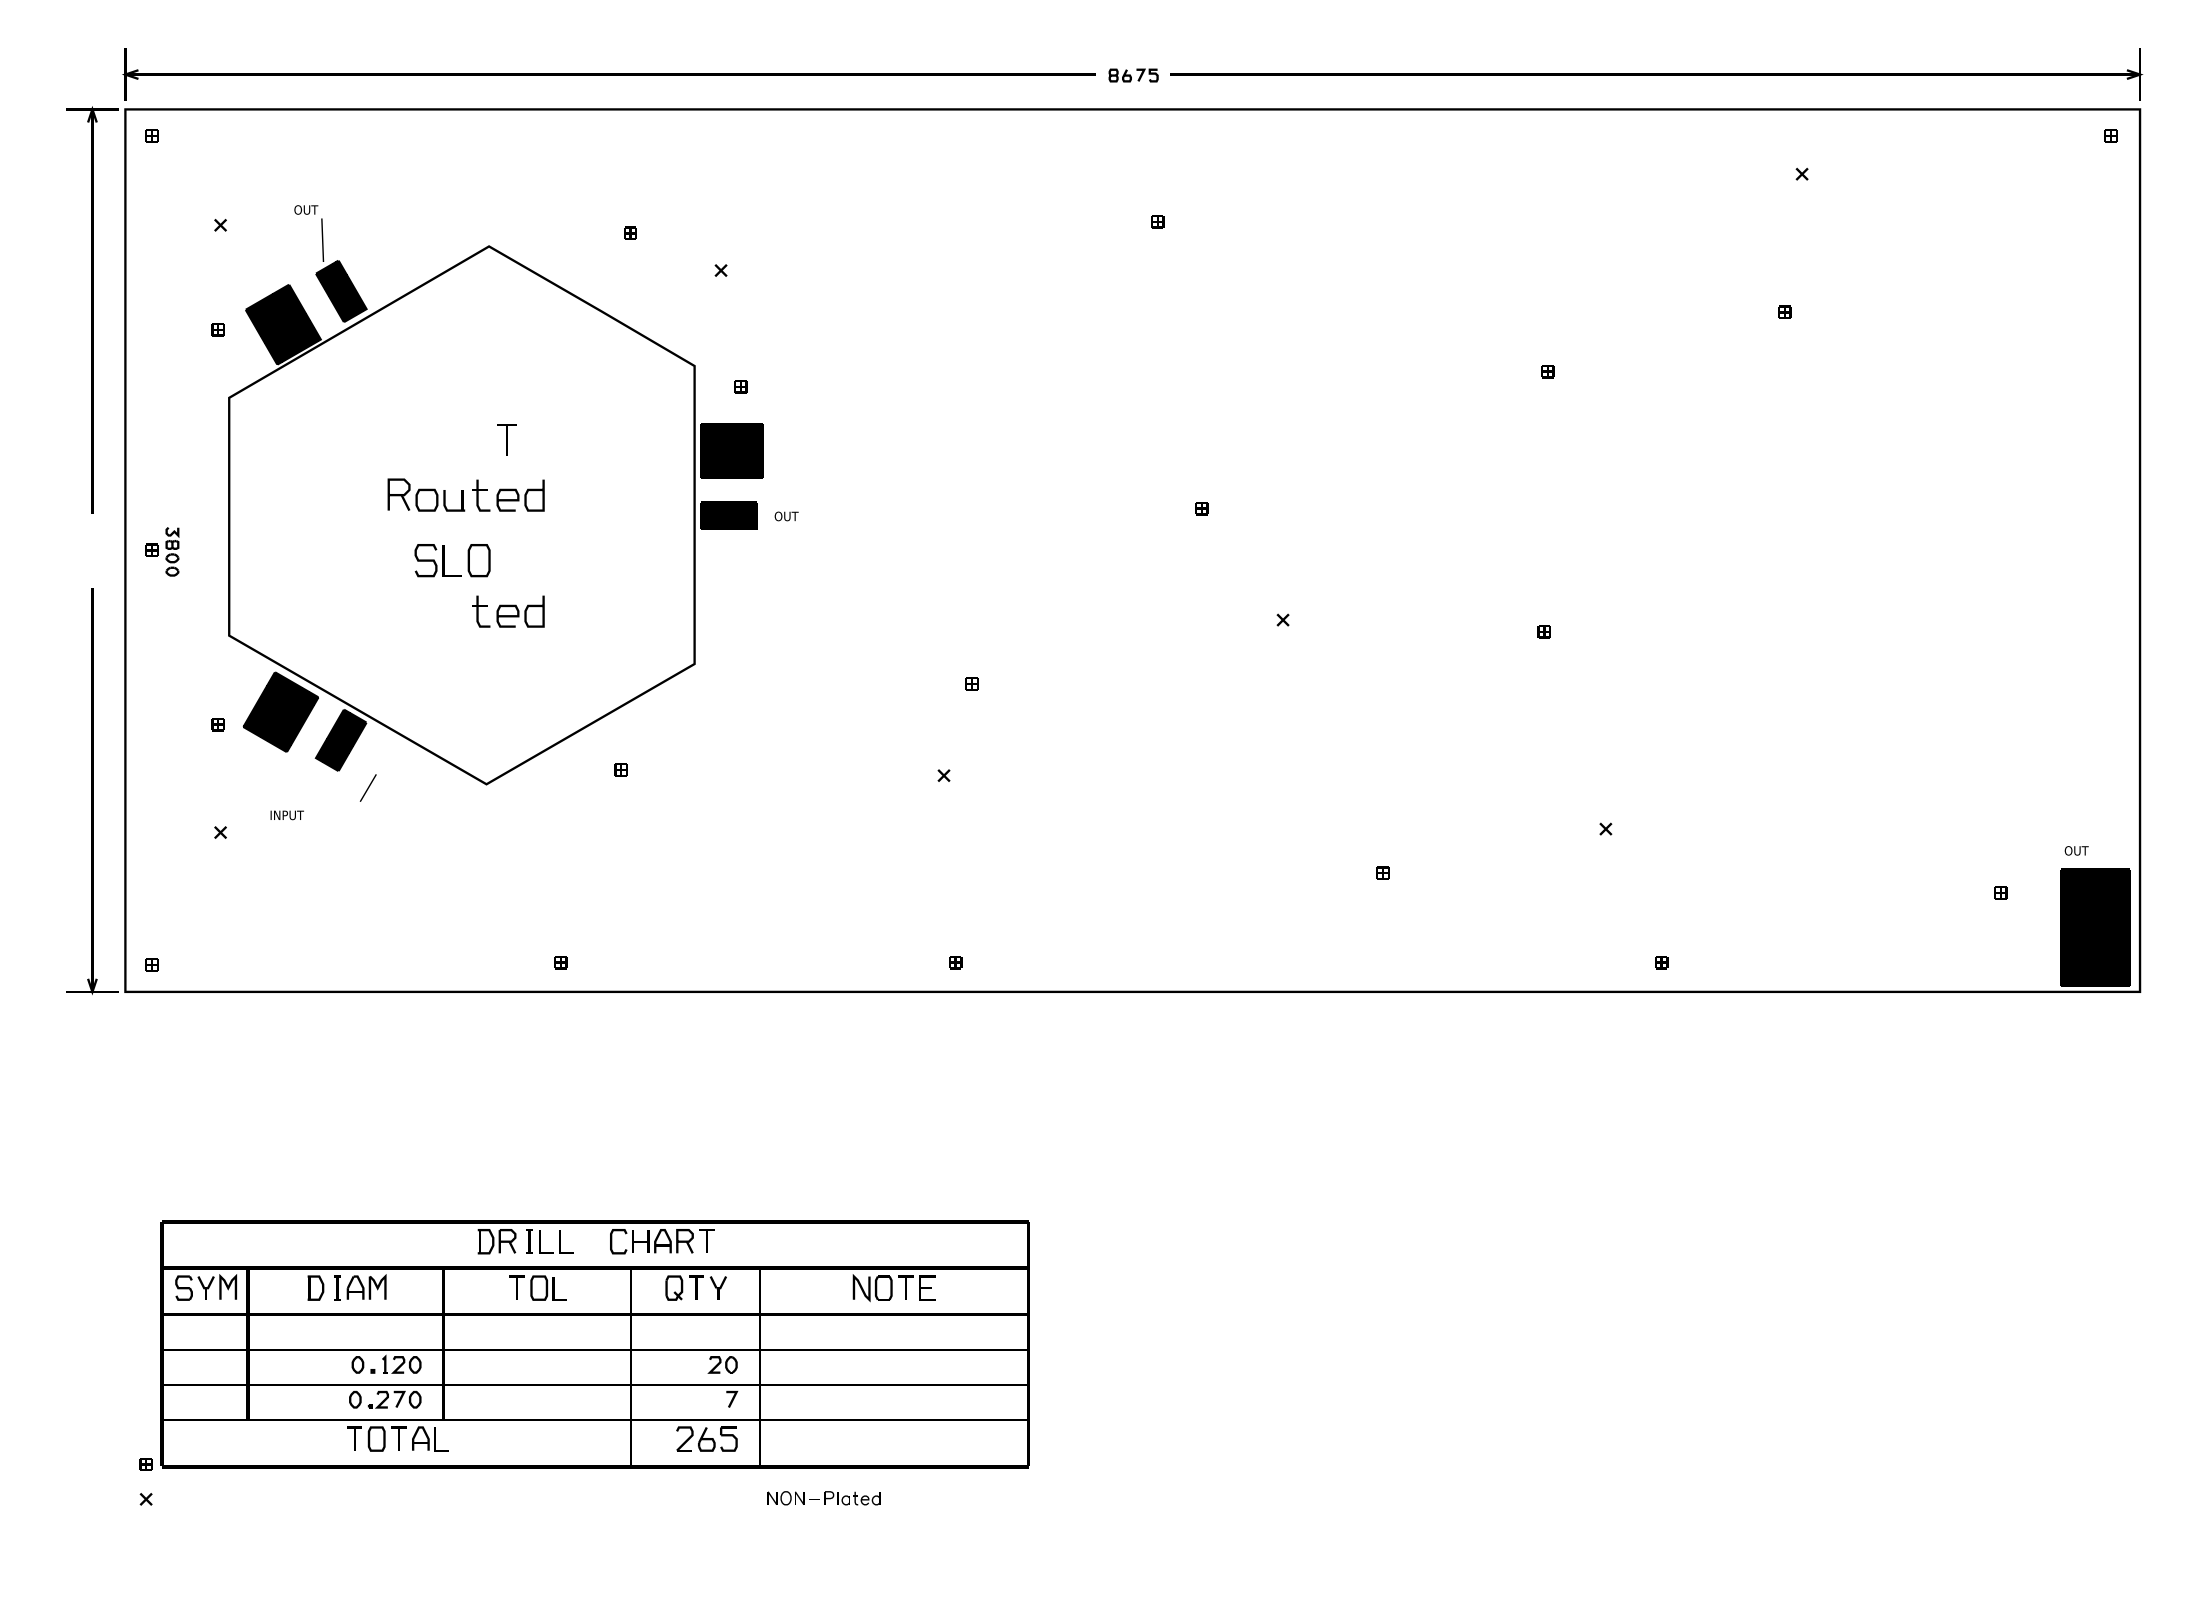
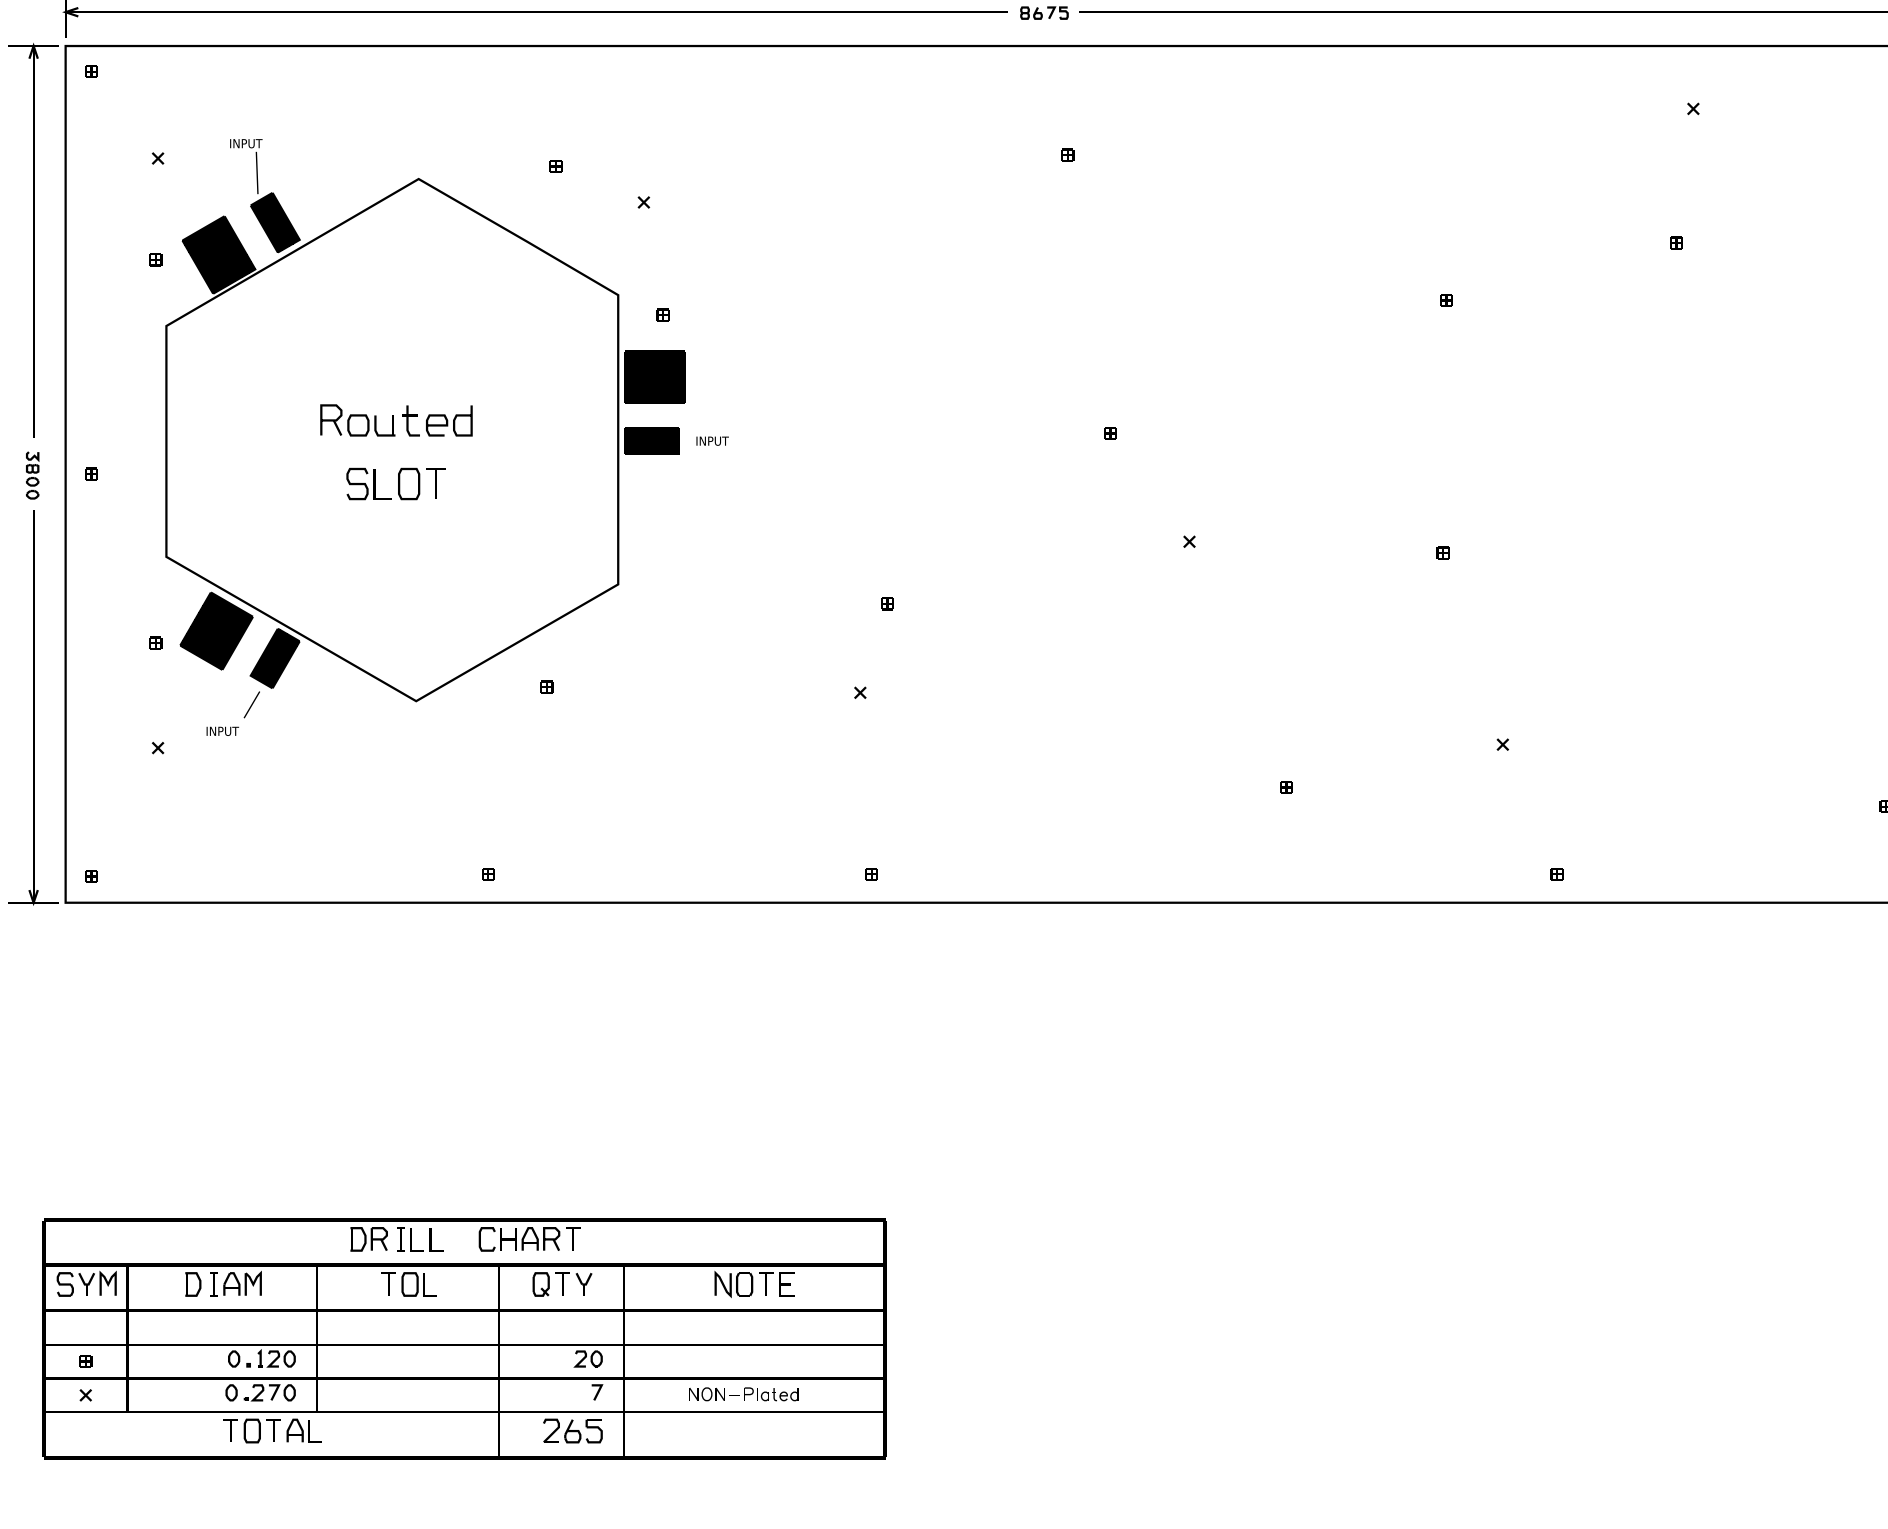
text: (311, 209) -> (246, 143), OUT -> INPUT
part: (506, 439) -> (435, 482), moved
text: (791, 516) -> (712, 441), OUT -> INPUT
part: (172, 551) -> (32, 475), moved
part: (508, 611) -> (437, 533), removed
line: (367, 787) -> (251, 704), moved
part: (594, 1344) -> (463, 1339), moved

